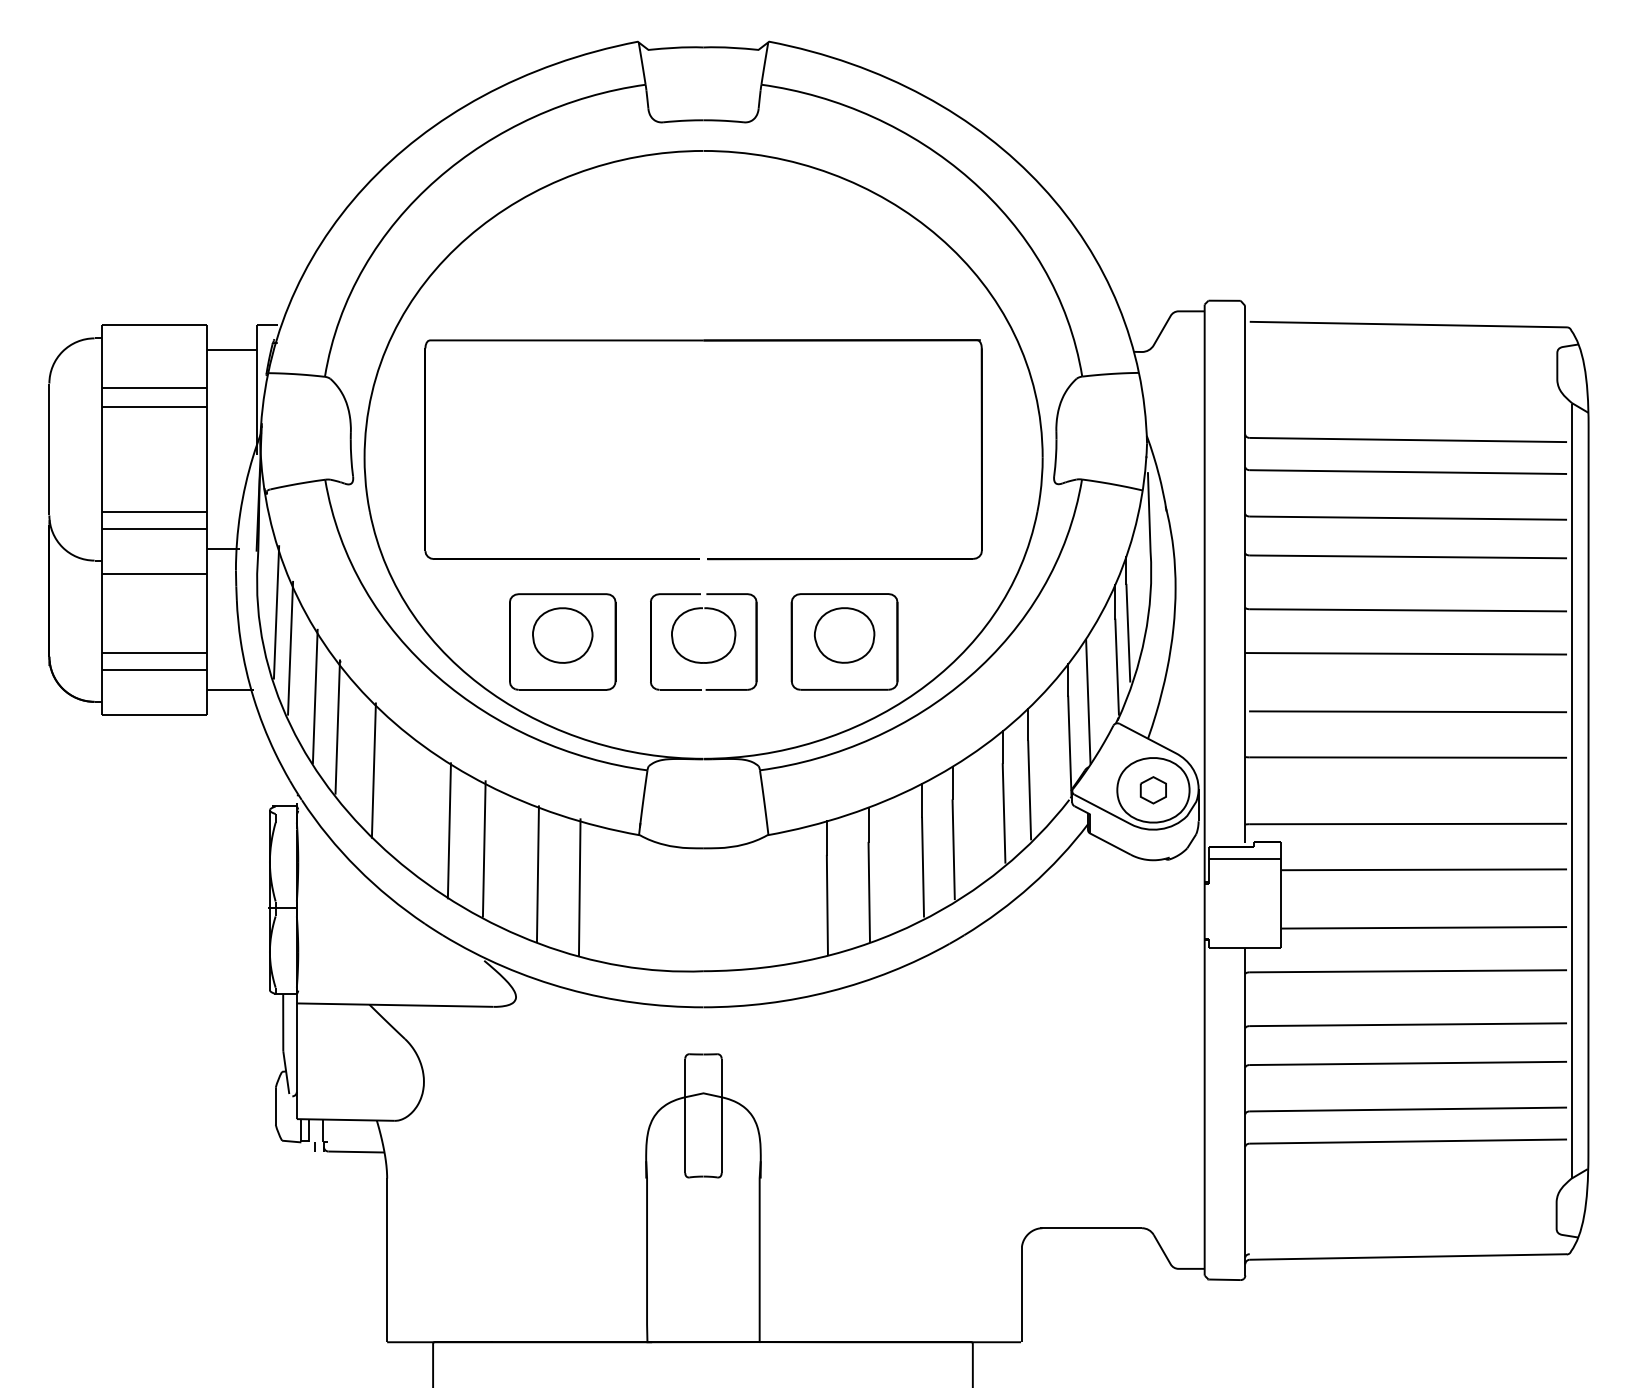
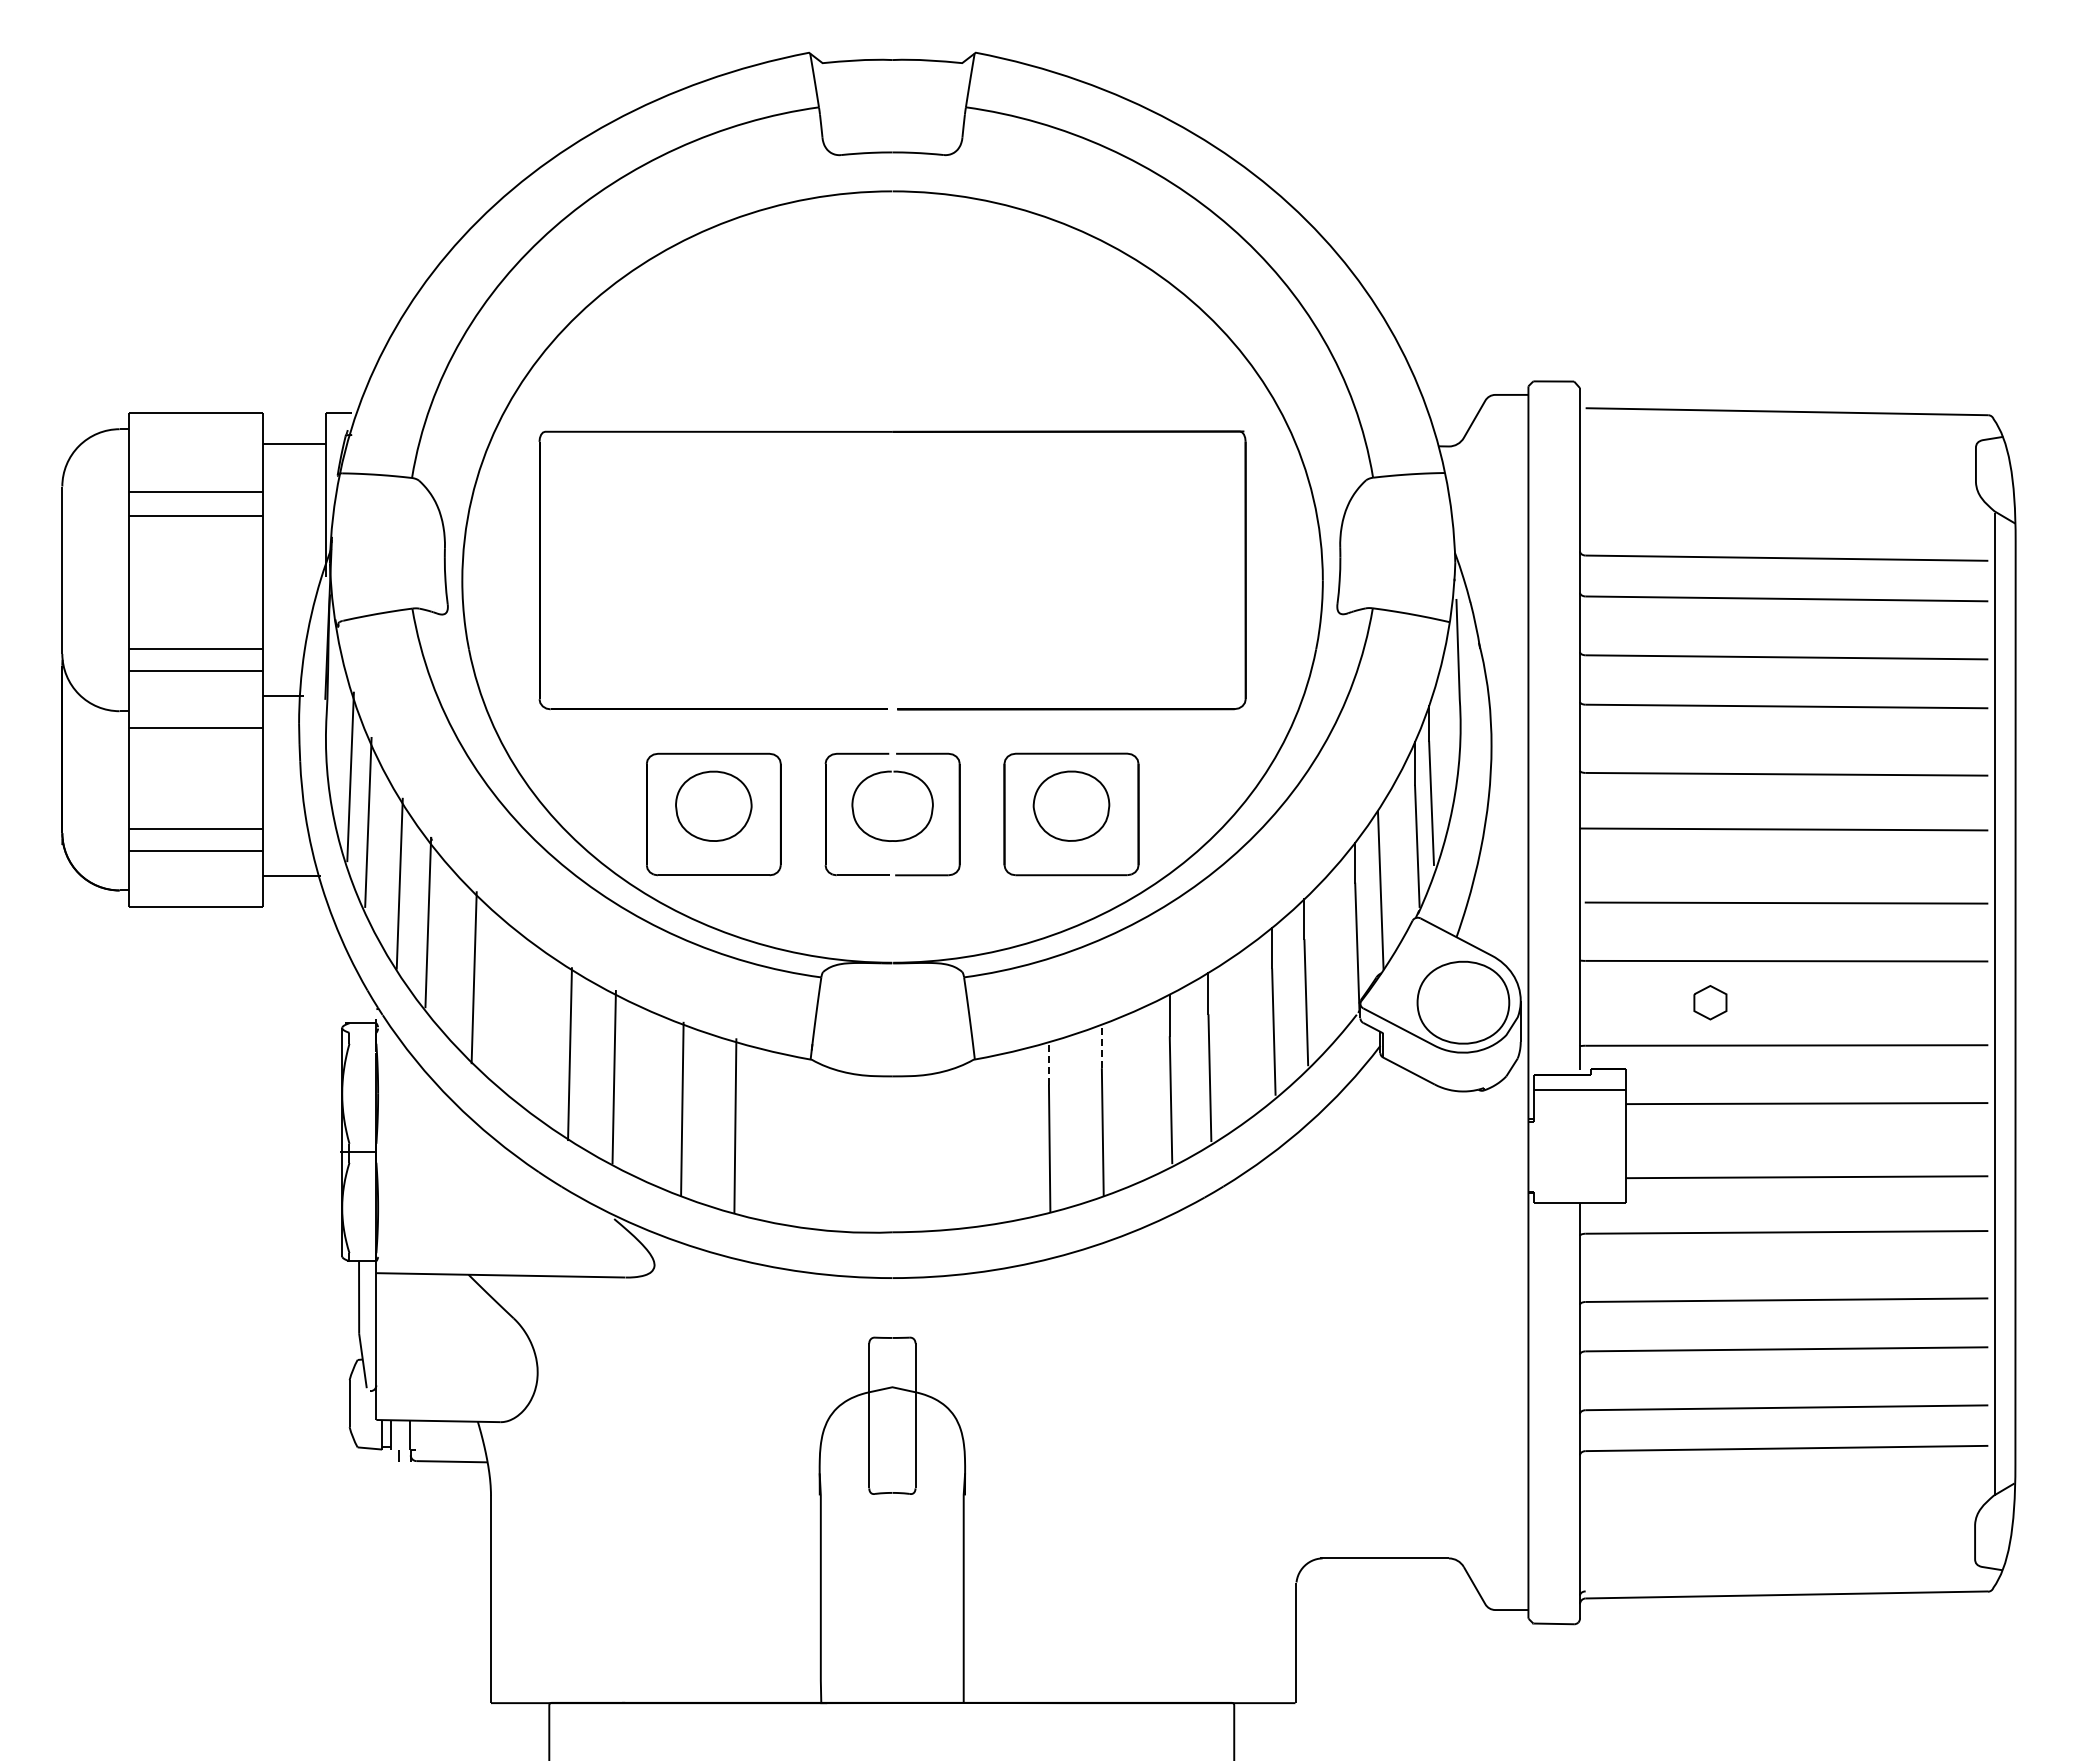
part: (1153, 790) -> (1710, 1002), moved
line: (868, 824) -> (1101, 1046), solid -> dashed
line: (826, 837) -> (1048, 1062), solid -> dashed

